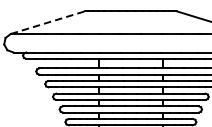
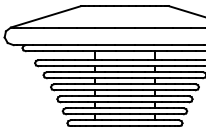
line: (48, 22) -> (46, 16), dashed -> solid

